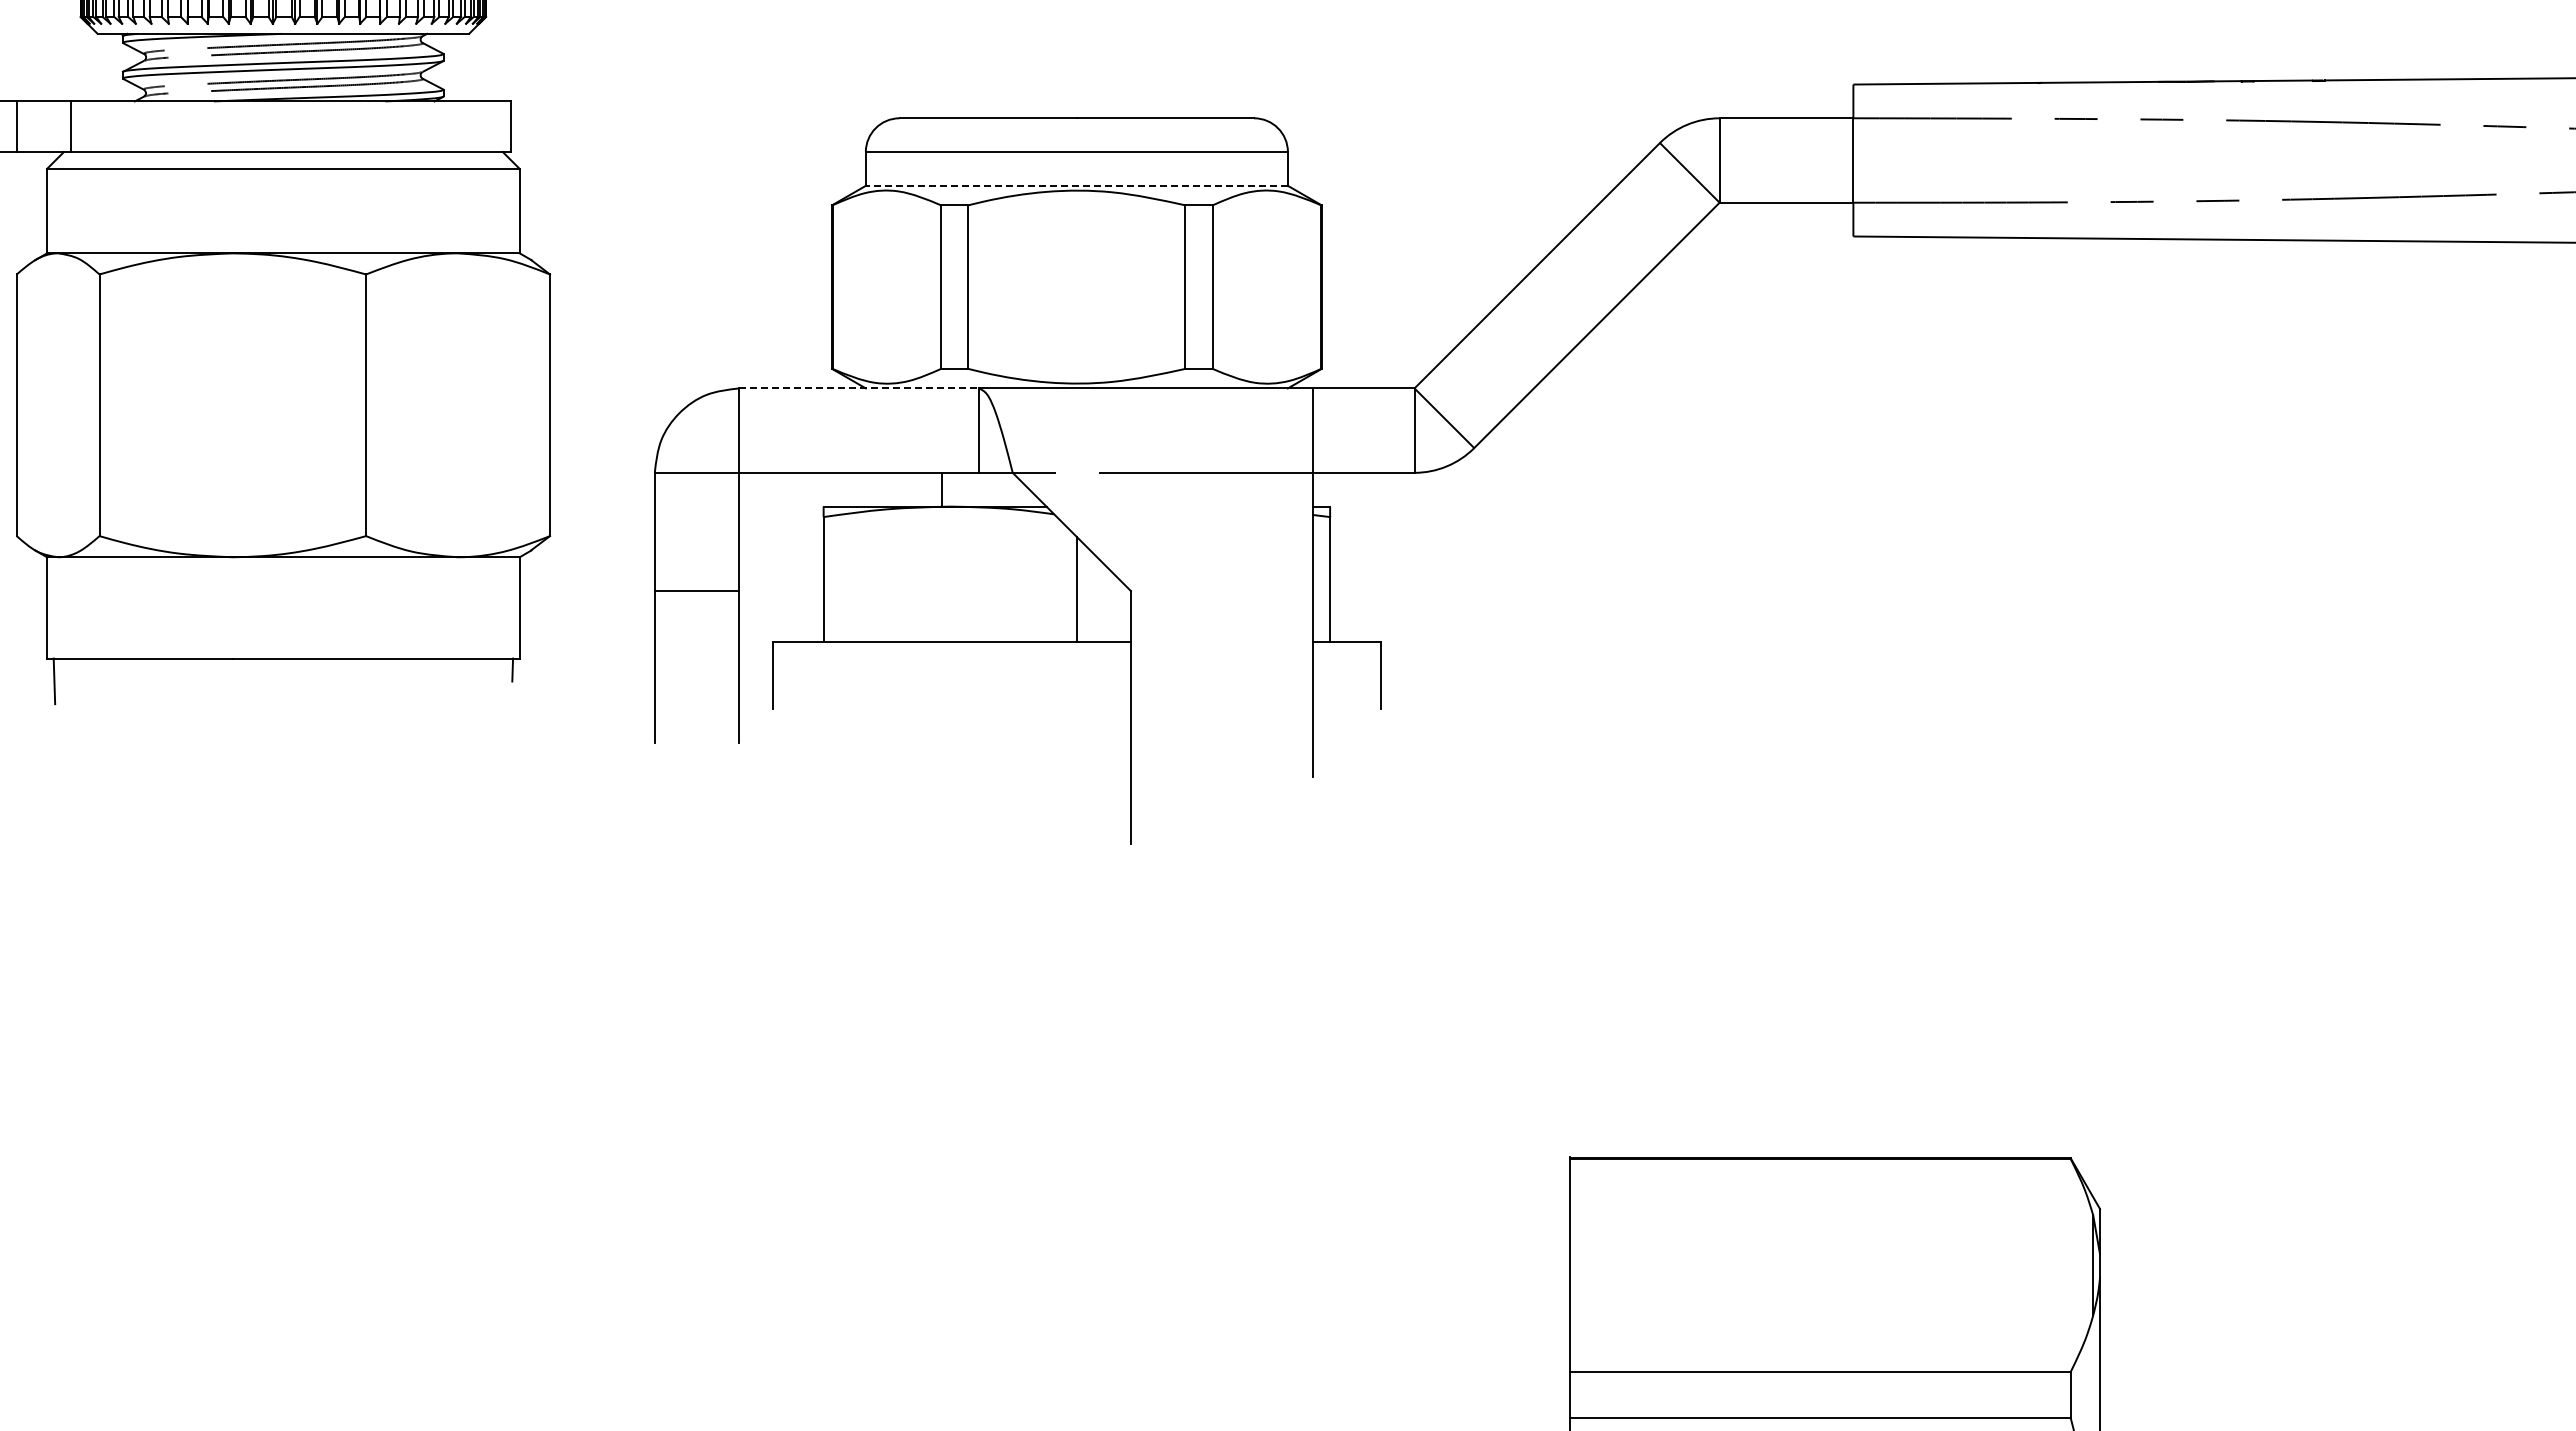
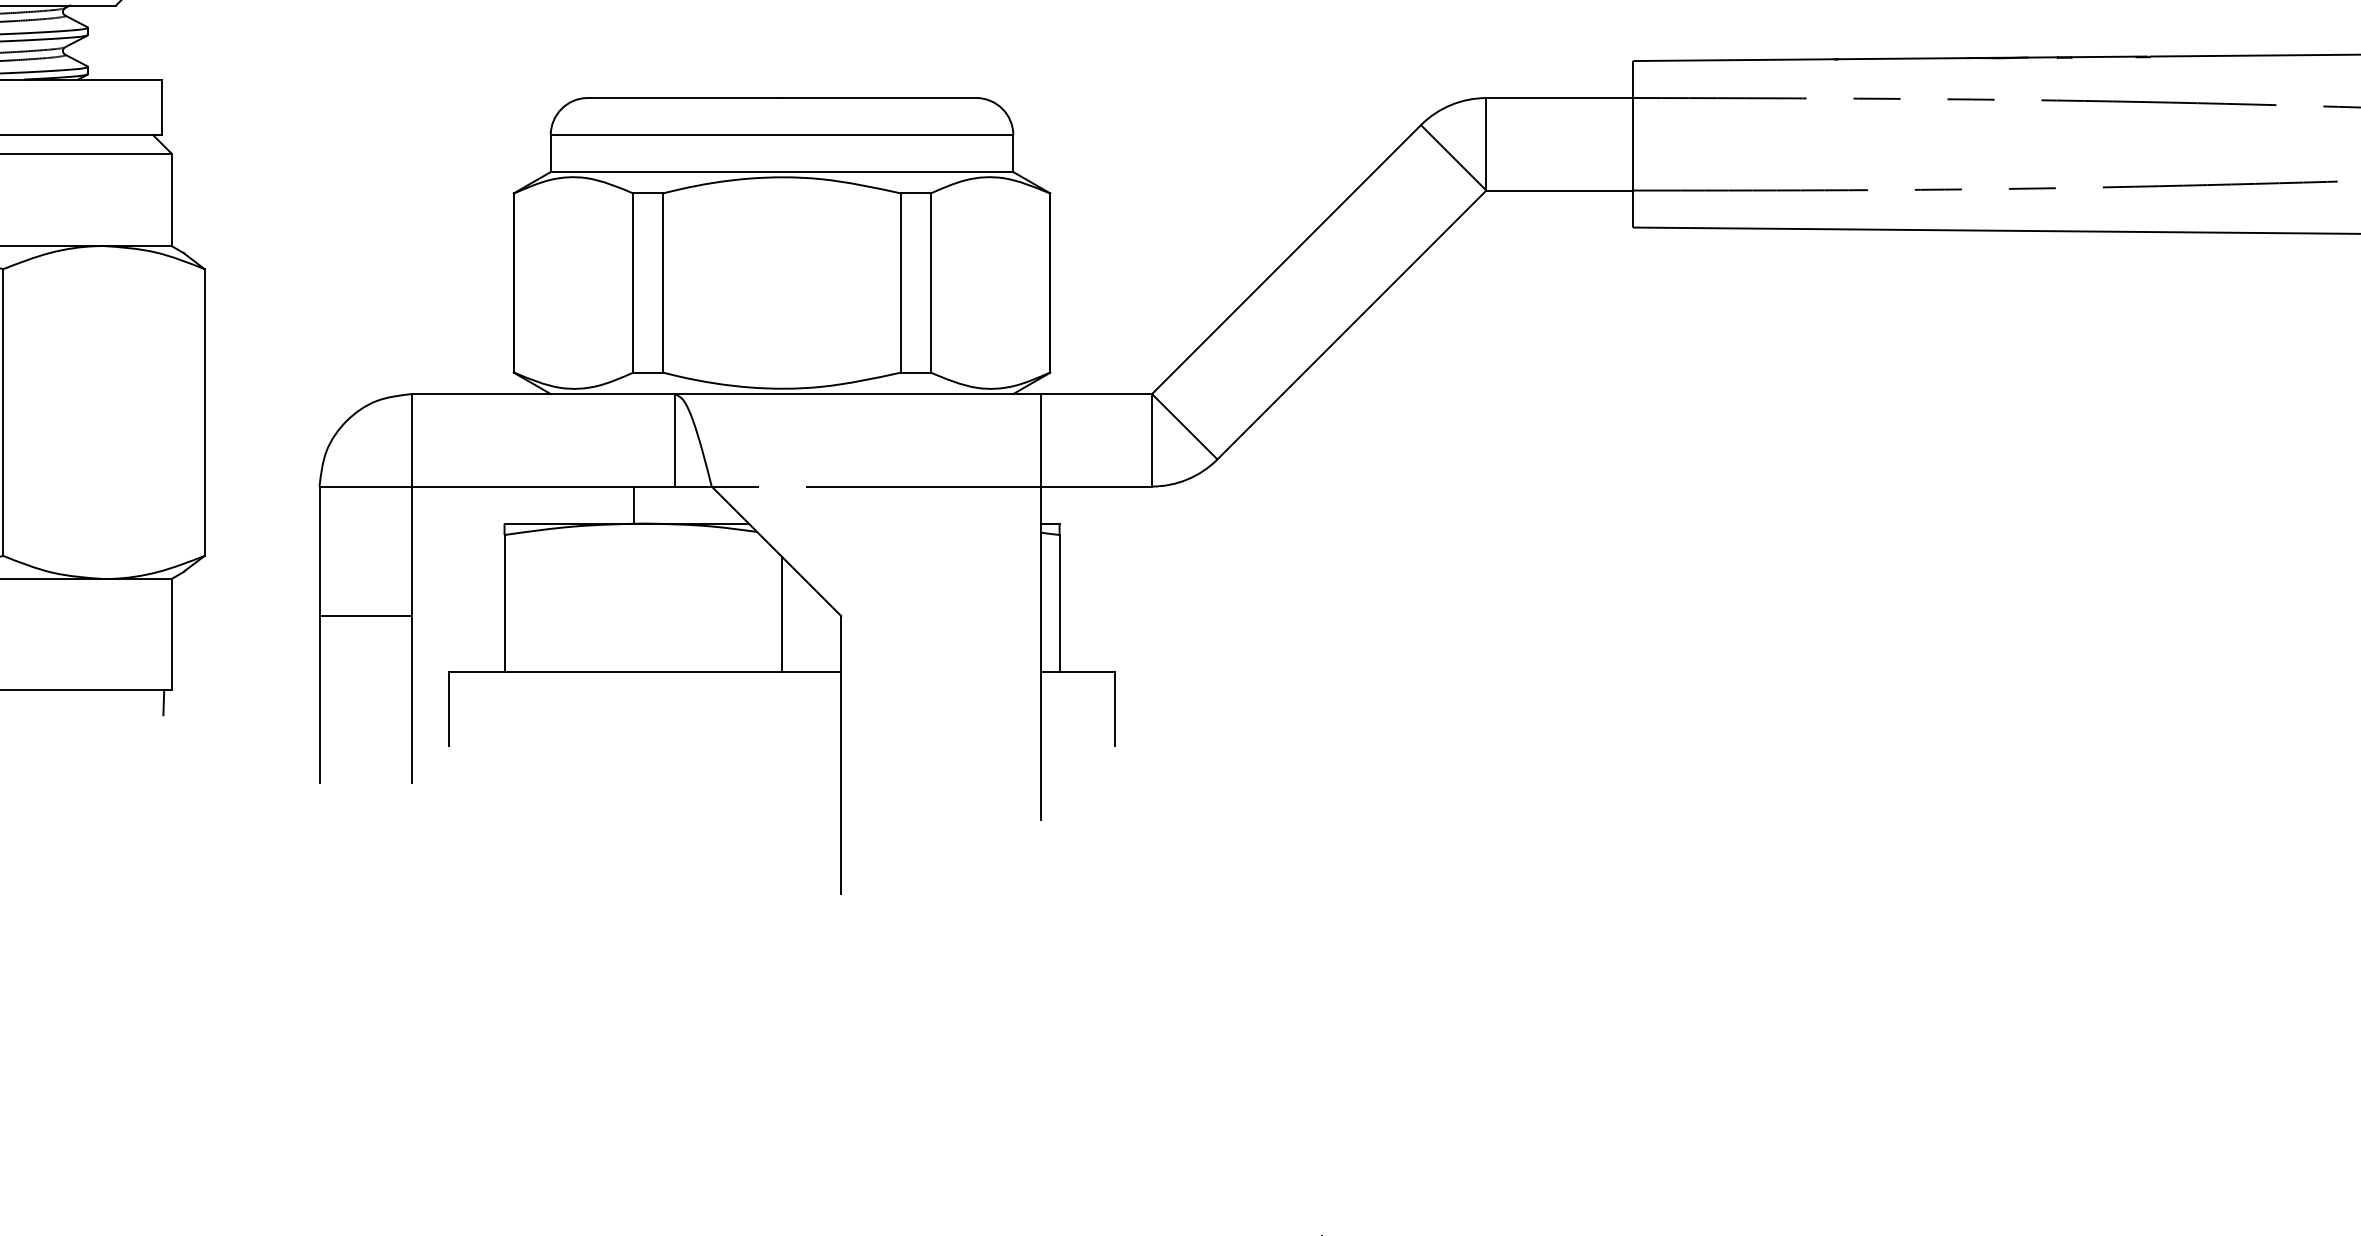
line: (1076, 185) -> (781, 171), dashed -> solid
line: (859, 388) -> (543, 394), dashed -> solid

